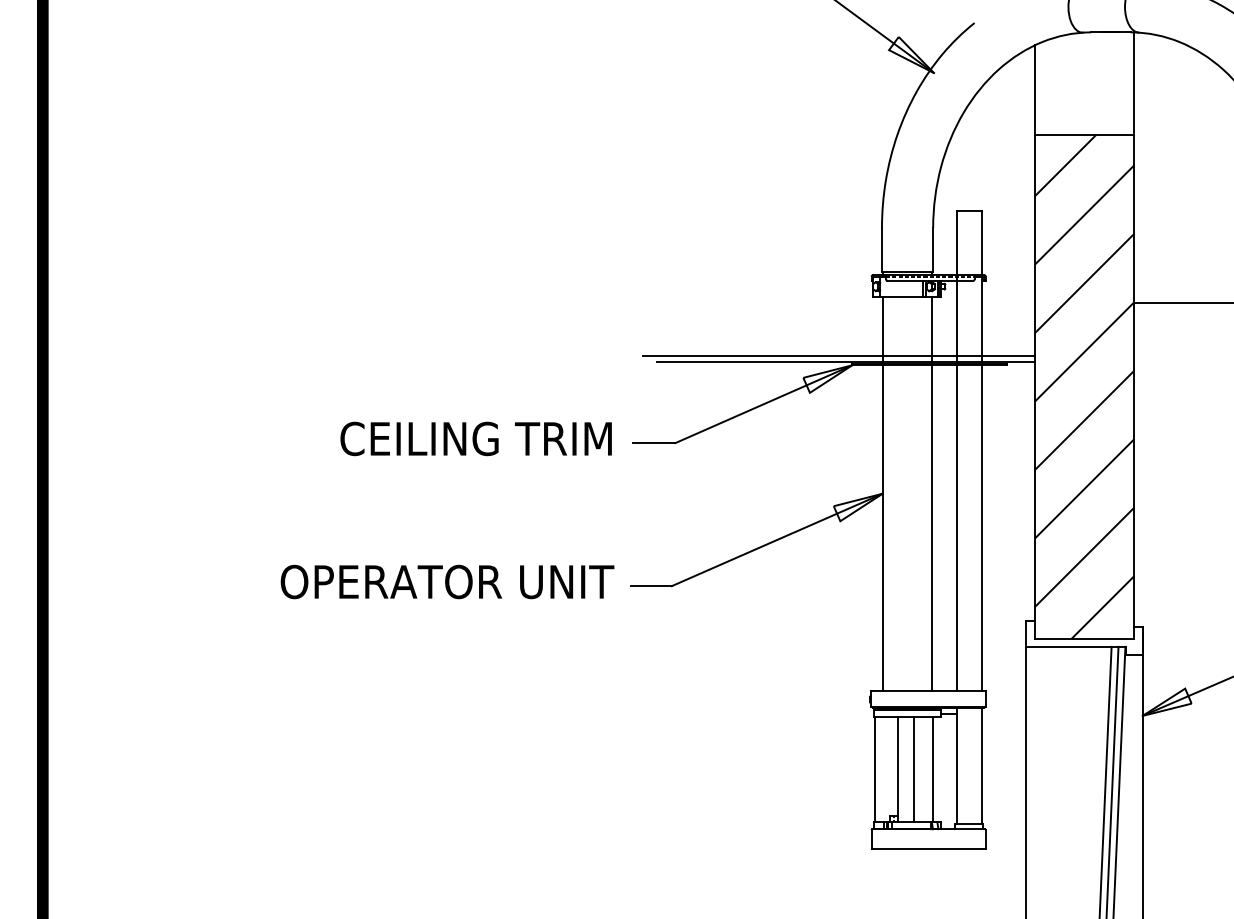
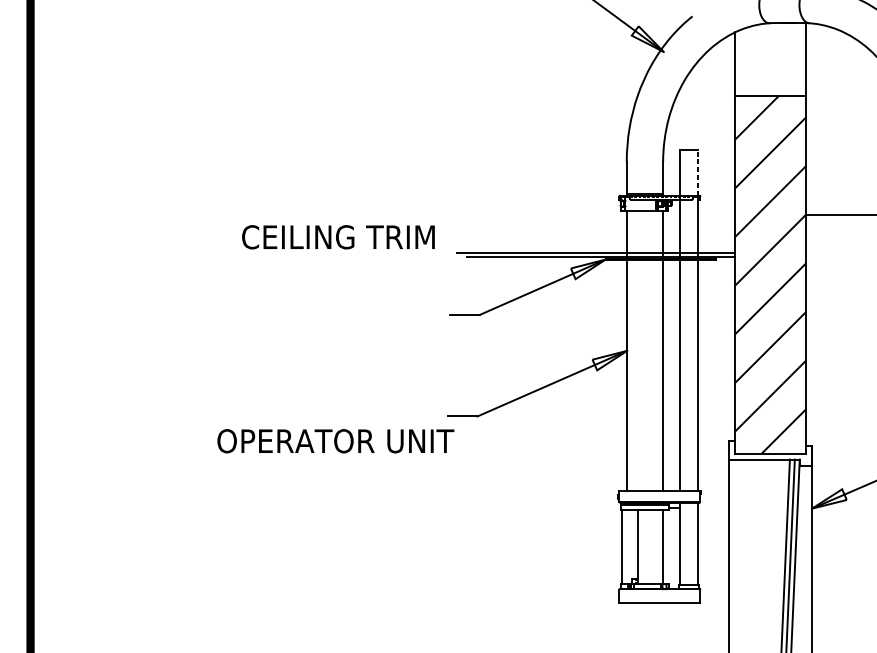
line: (981, 242) -> (697, 172), solid -> dashed
text: (475, 438) -> (337, 236), moved
text: (447, 581) -> (335, 440), moved
line: (914, 769) -> (649, 546), removed

